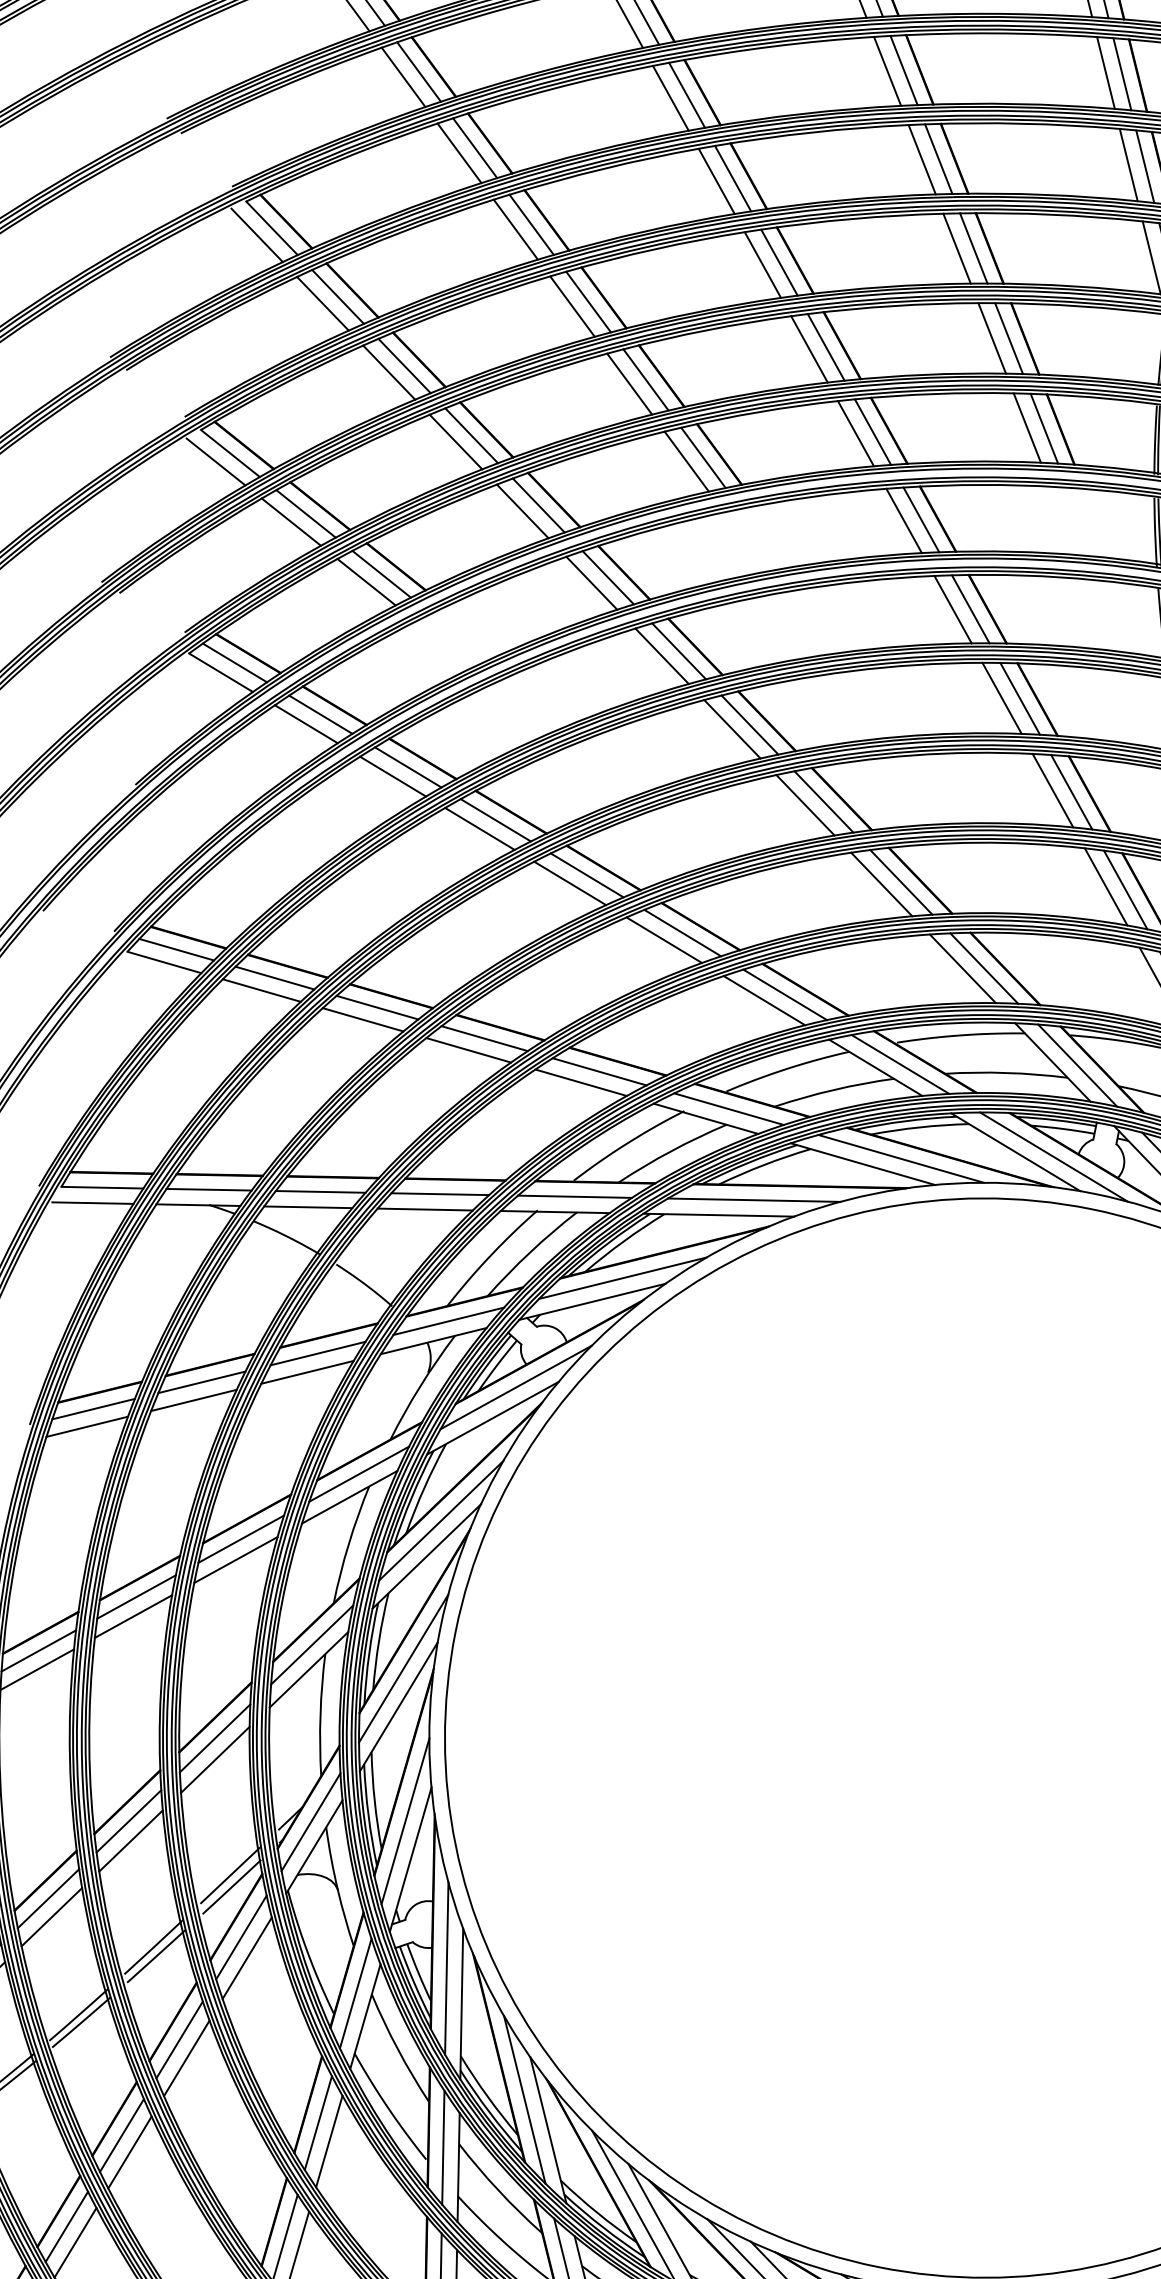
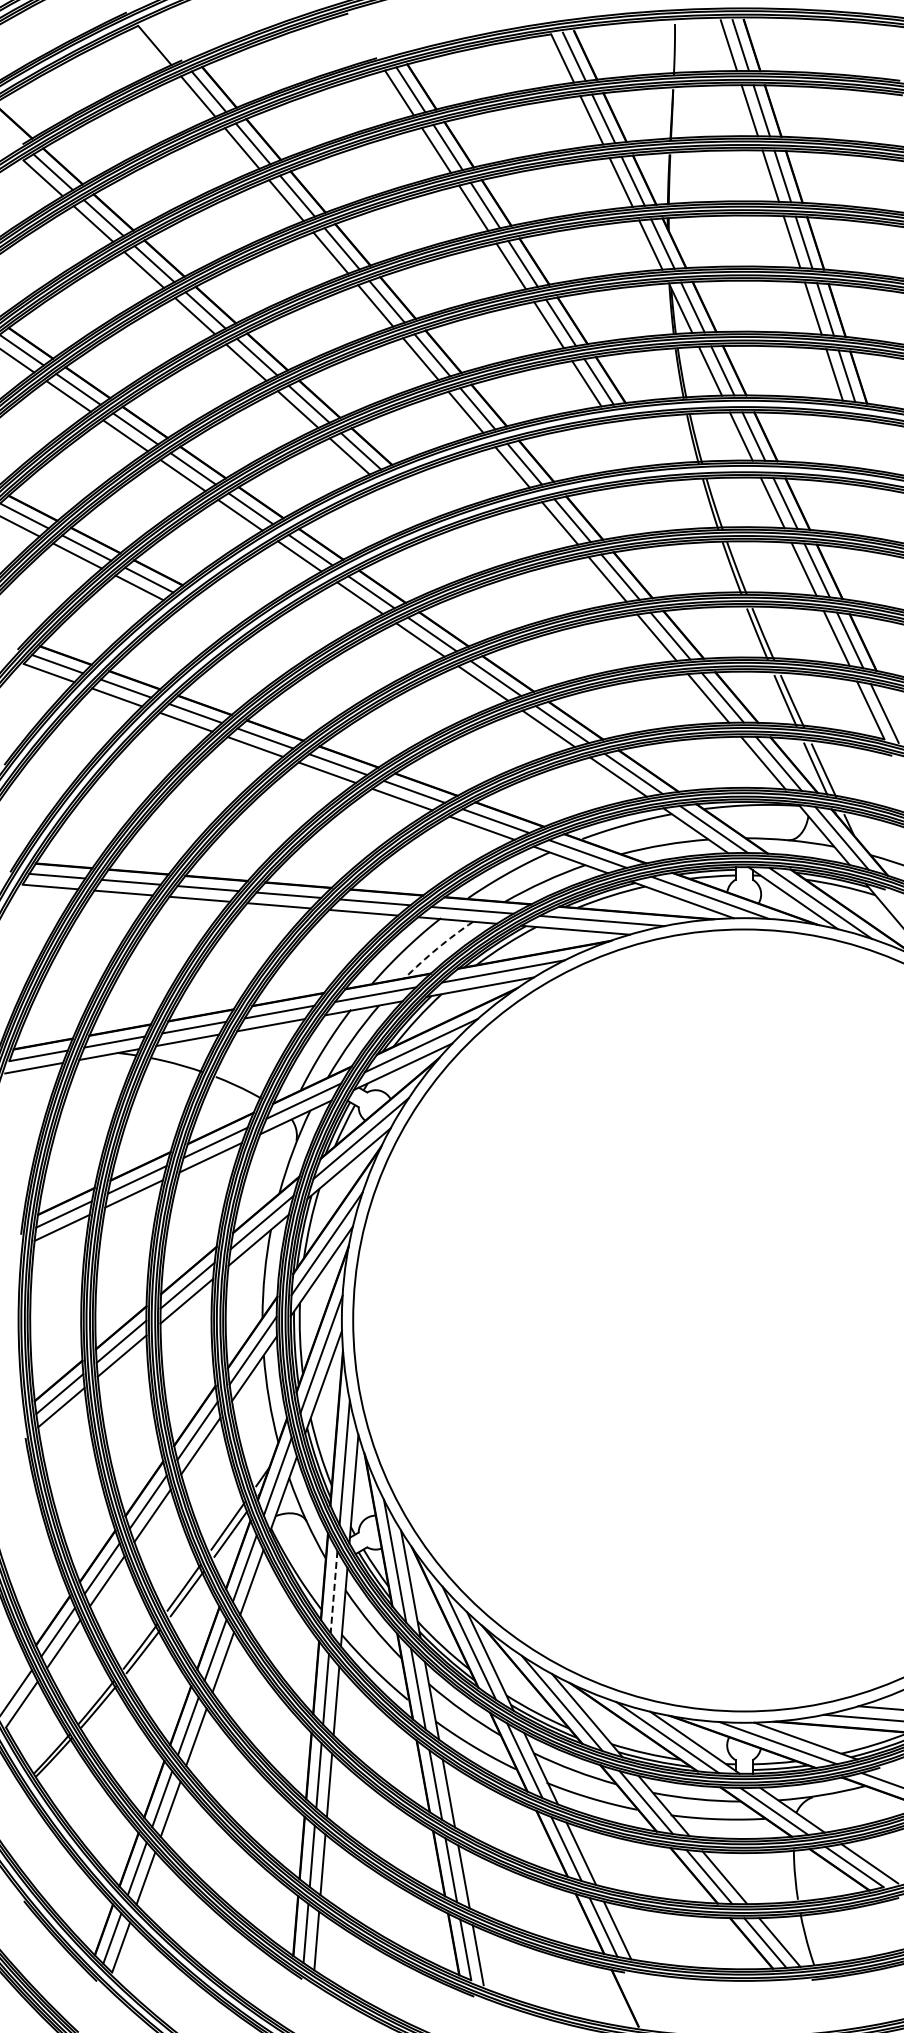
arc: (671, 1151) -> (437, 948), solid -> dashed
line: (356, 1994) -> (334, 1592), solid -> dashed

